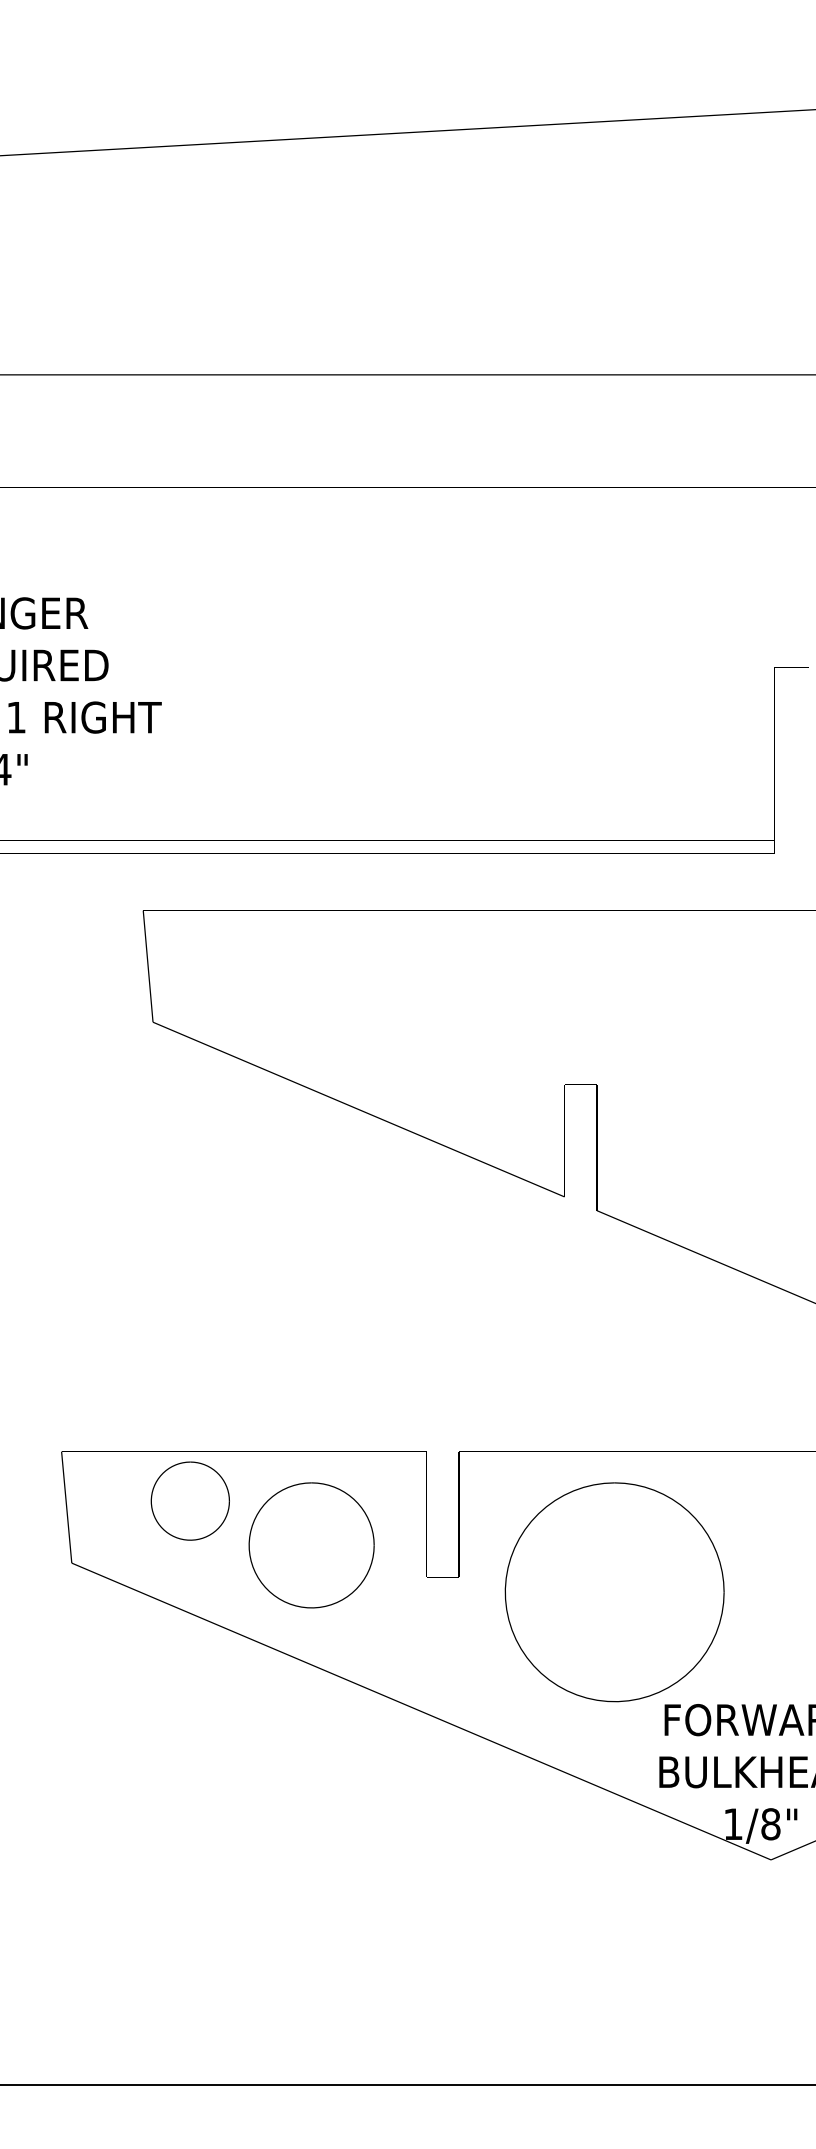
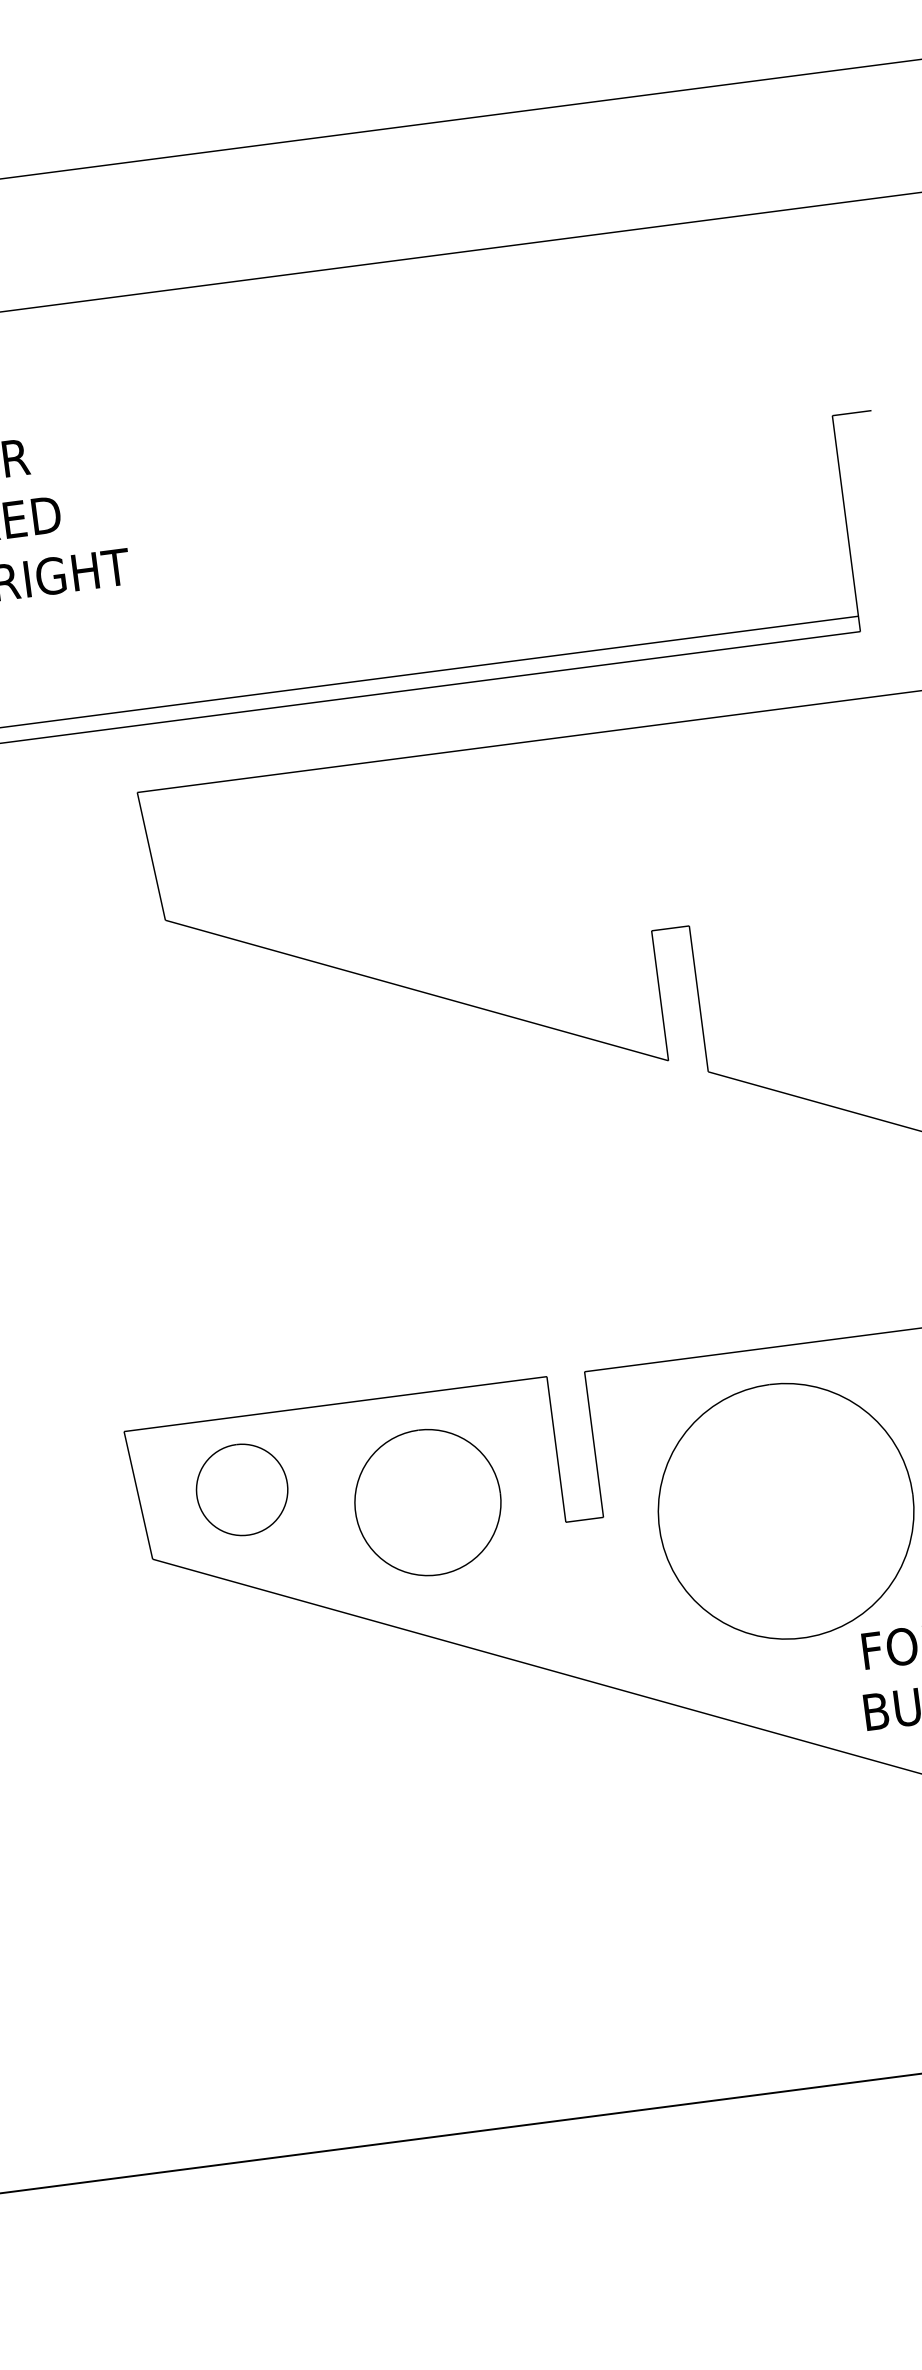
part: (189, 1500) -> (241, 1489), moved

